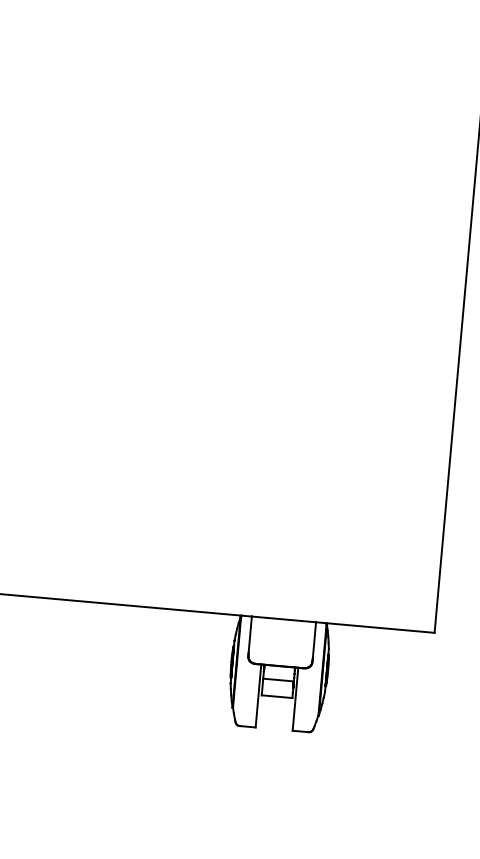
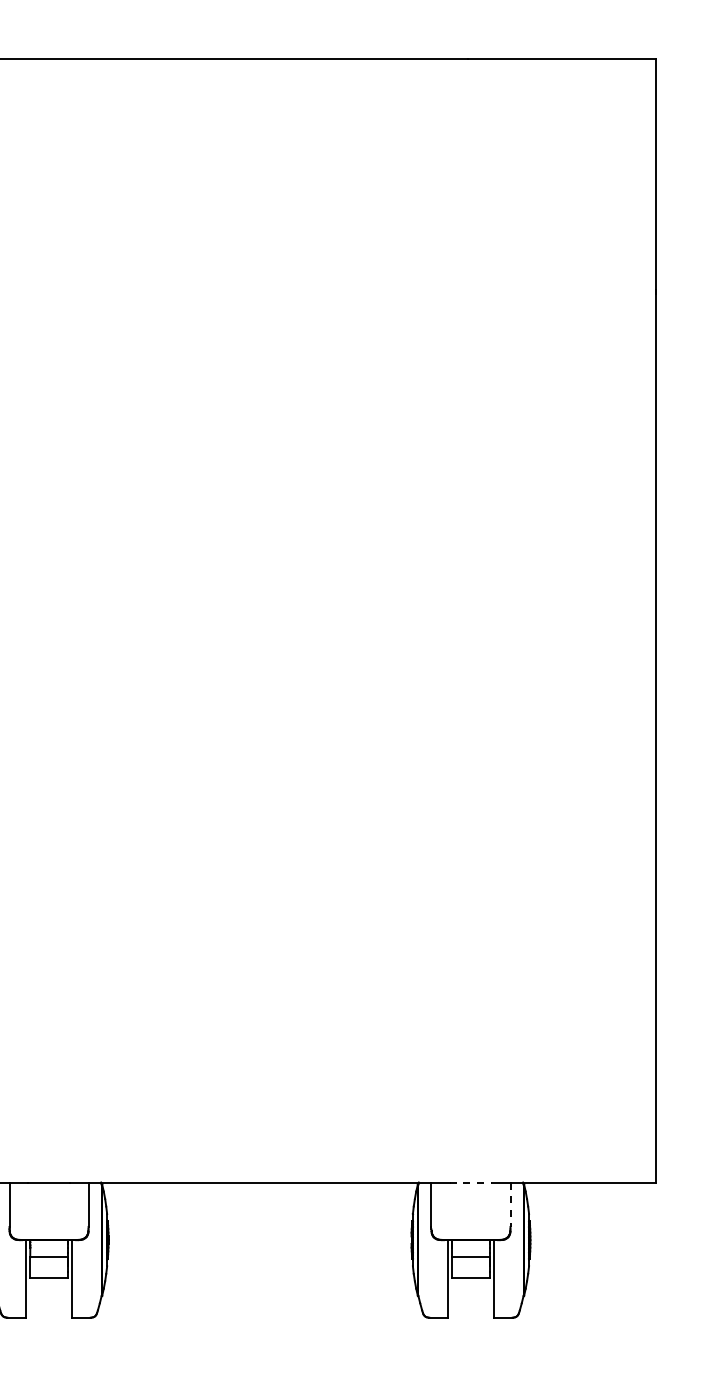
line: (284, 619) -> (471, 1182), solid -> dashed
line: (314, 640) -> (510, 1205), solid -> dashed

